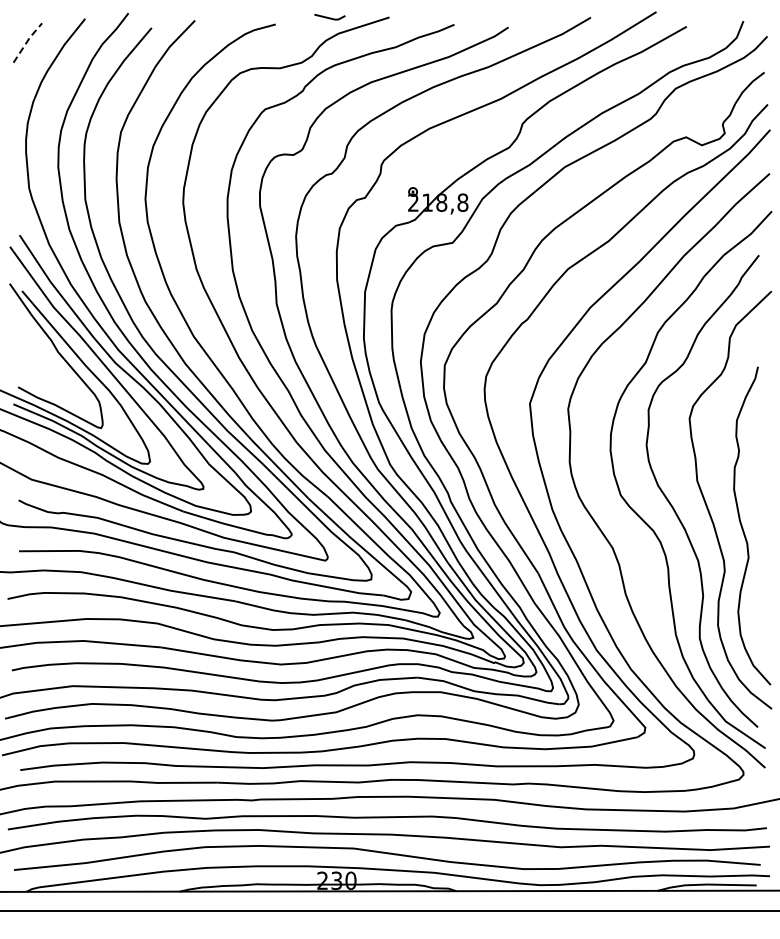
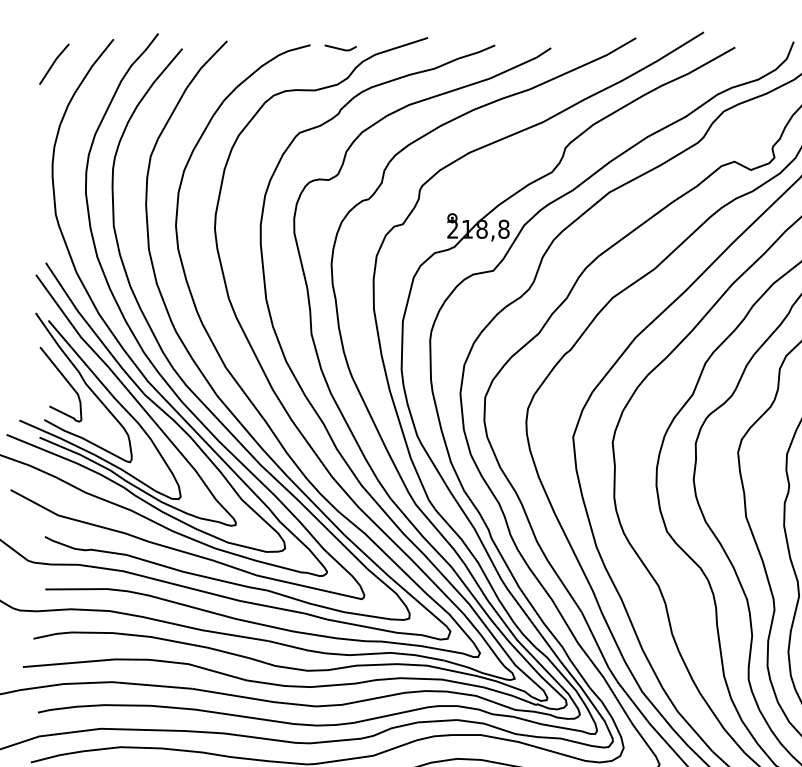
line: (329, 17) -> (340, 48), moved
line: (27, 41) -> (54, 62), dashed -> solid
curve: (39, 350) -> (66, 382), added

